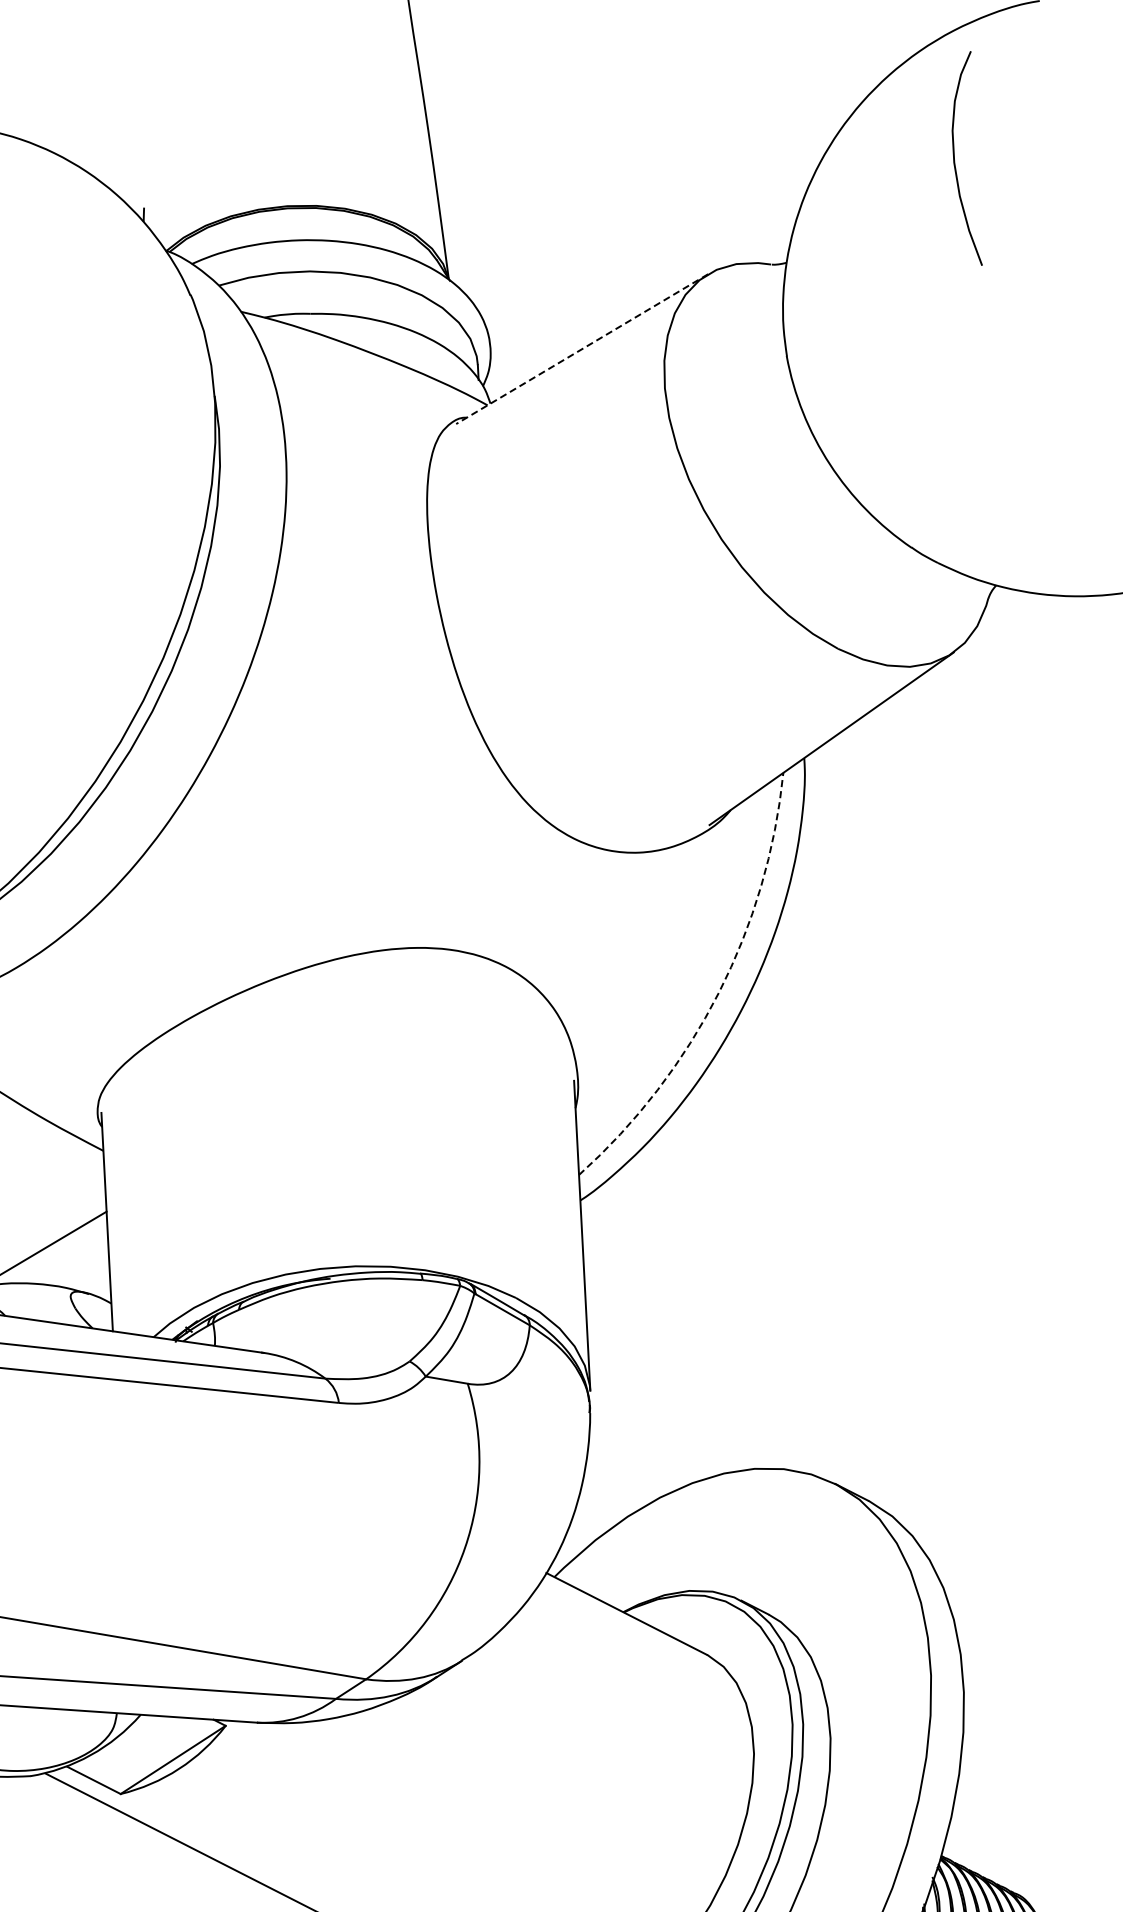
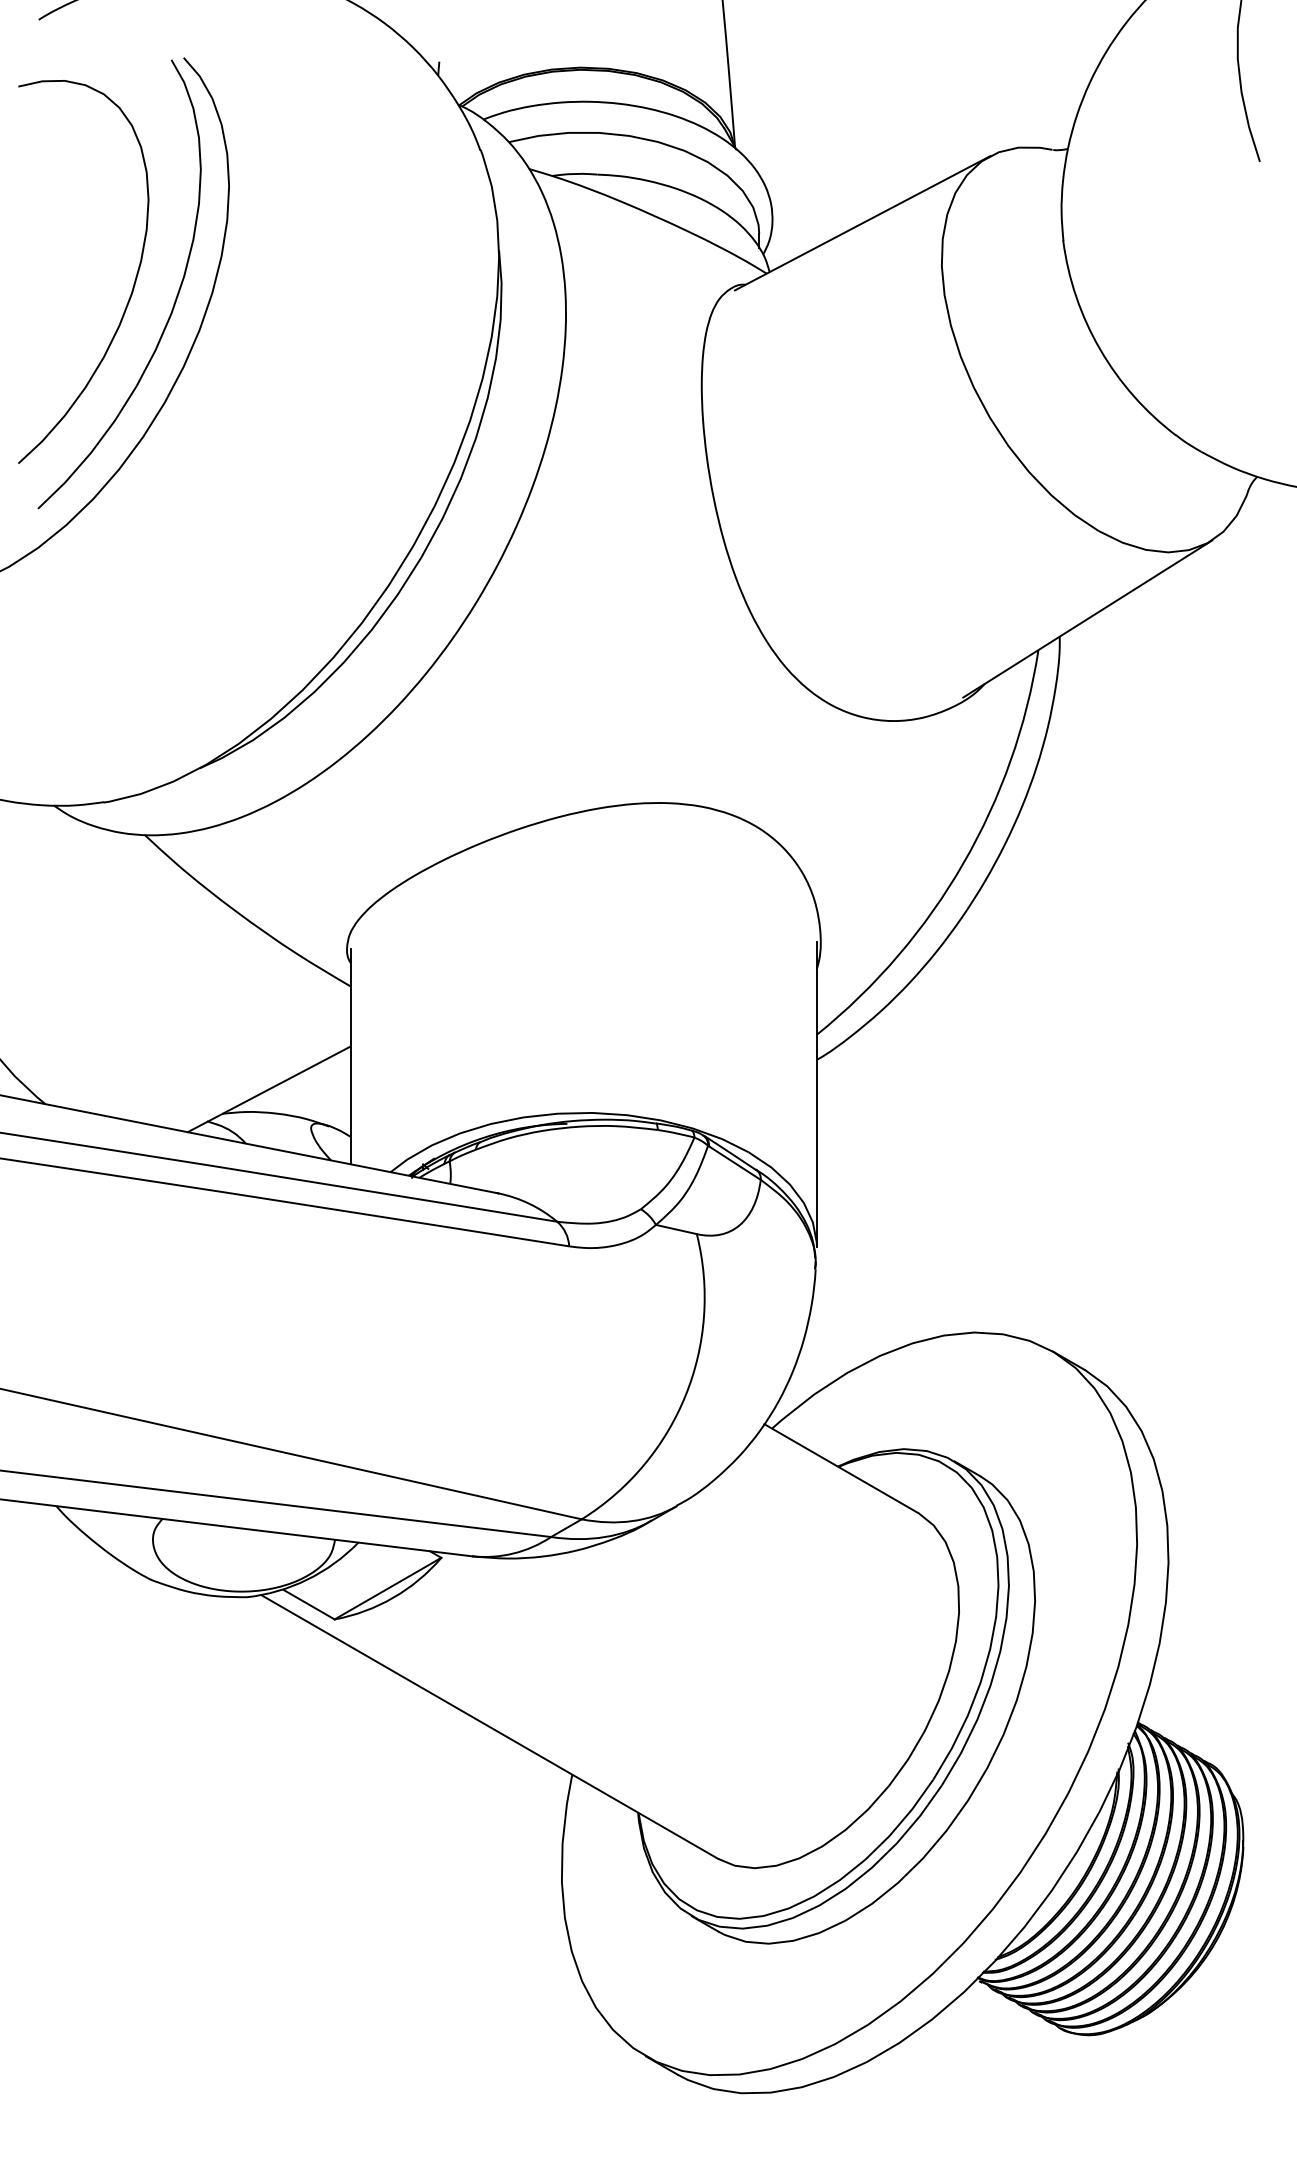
line: (582, 349) -> (862, 223), dashed -> solid
arc: (718, 993) -> (963, 863), dashed -> solid

